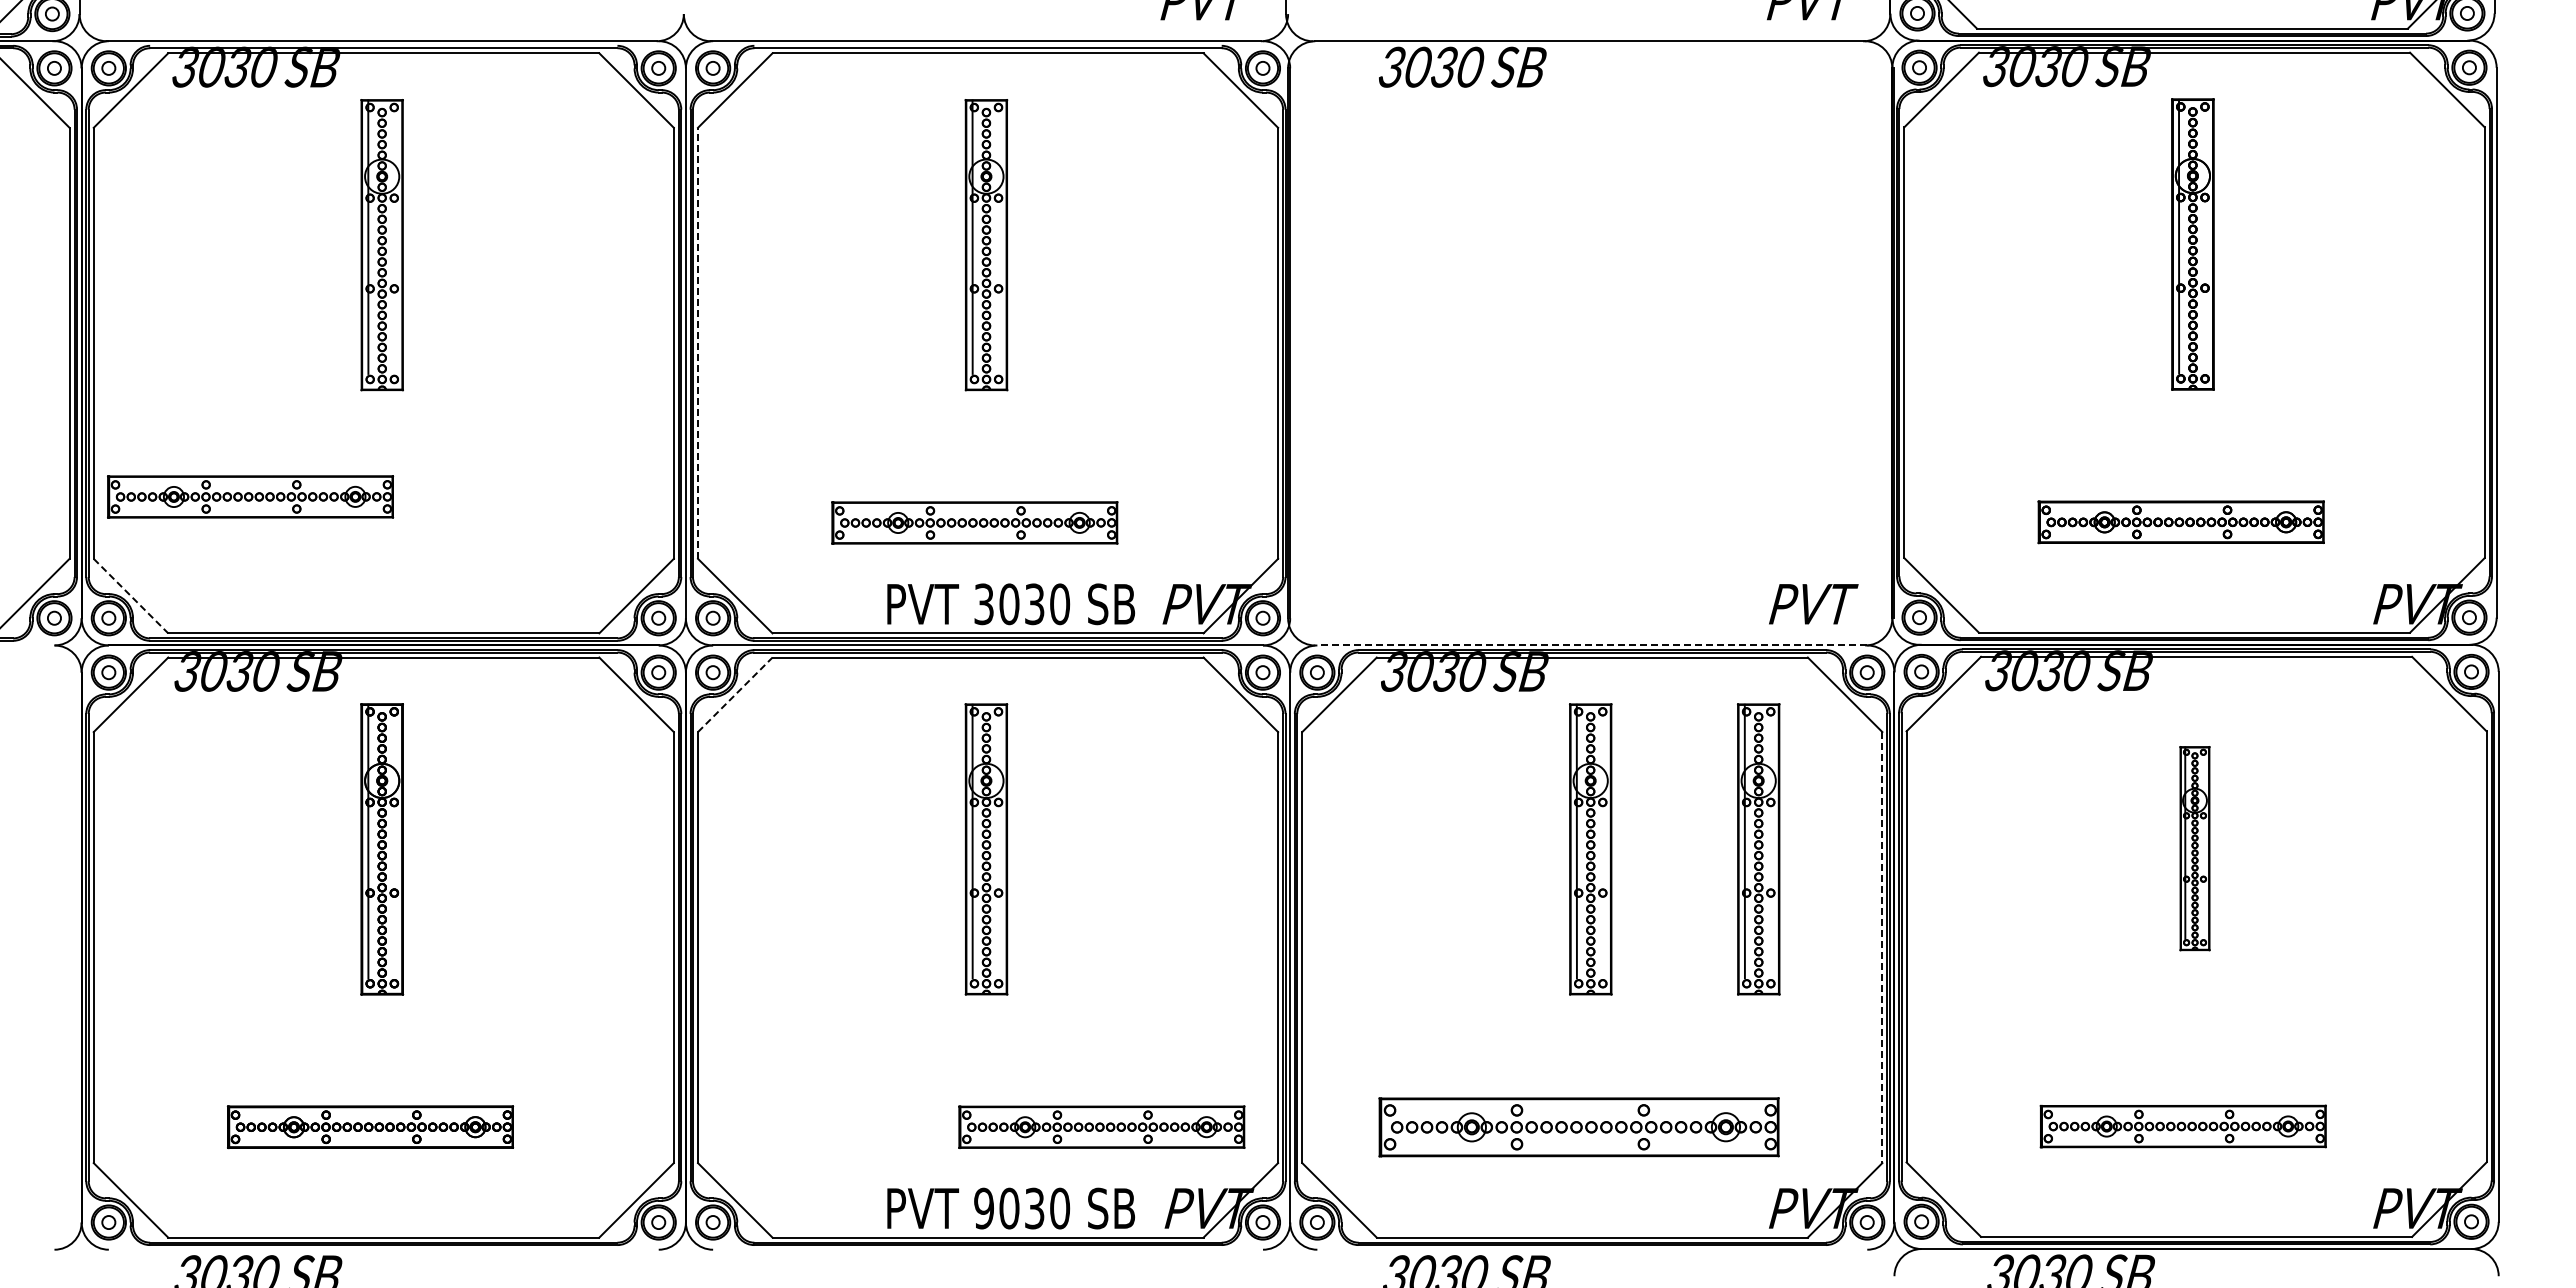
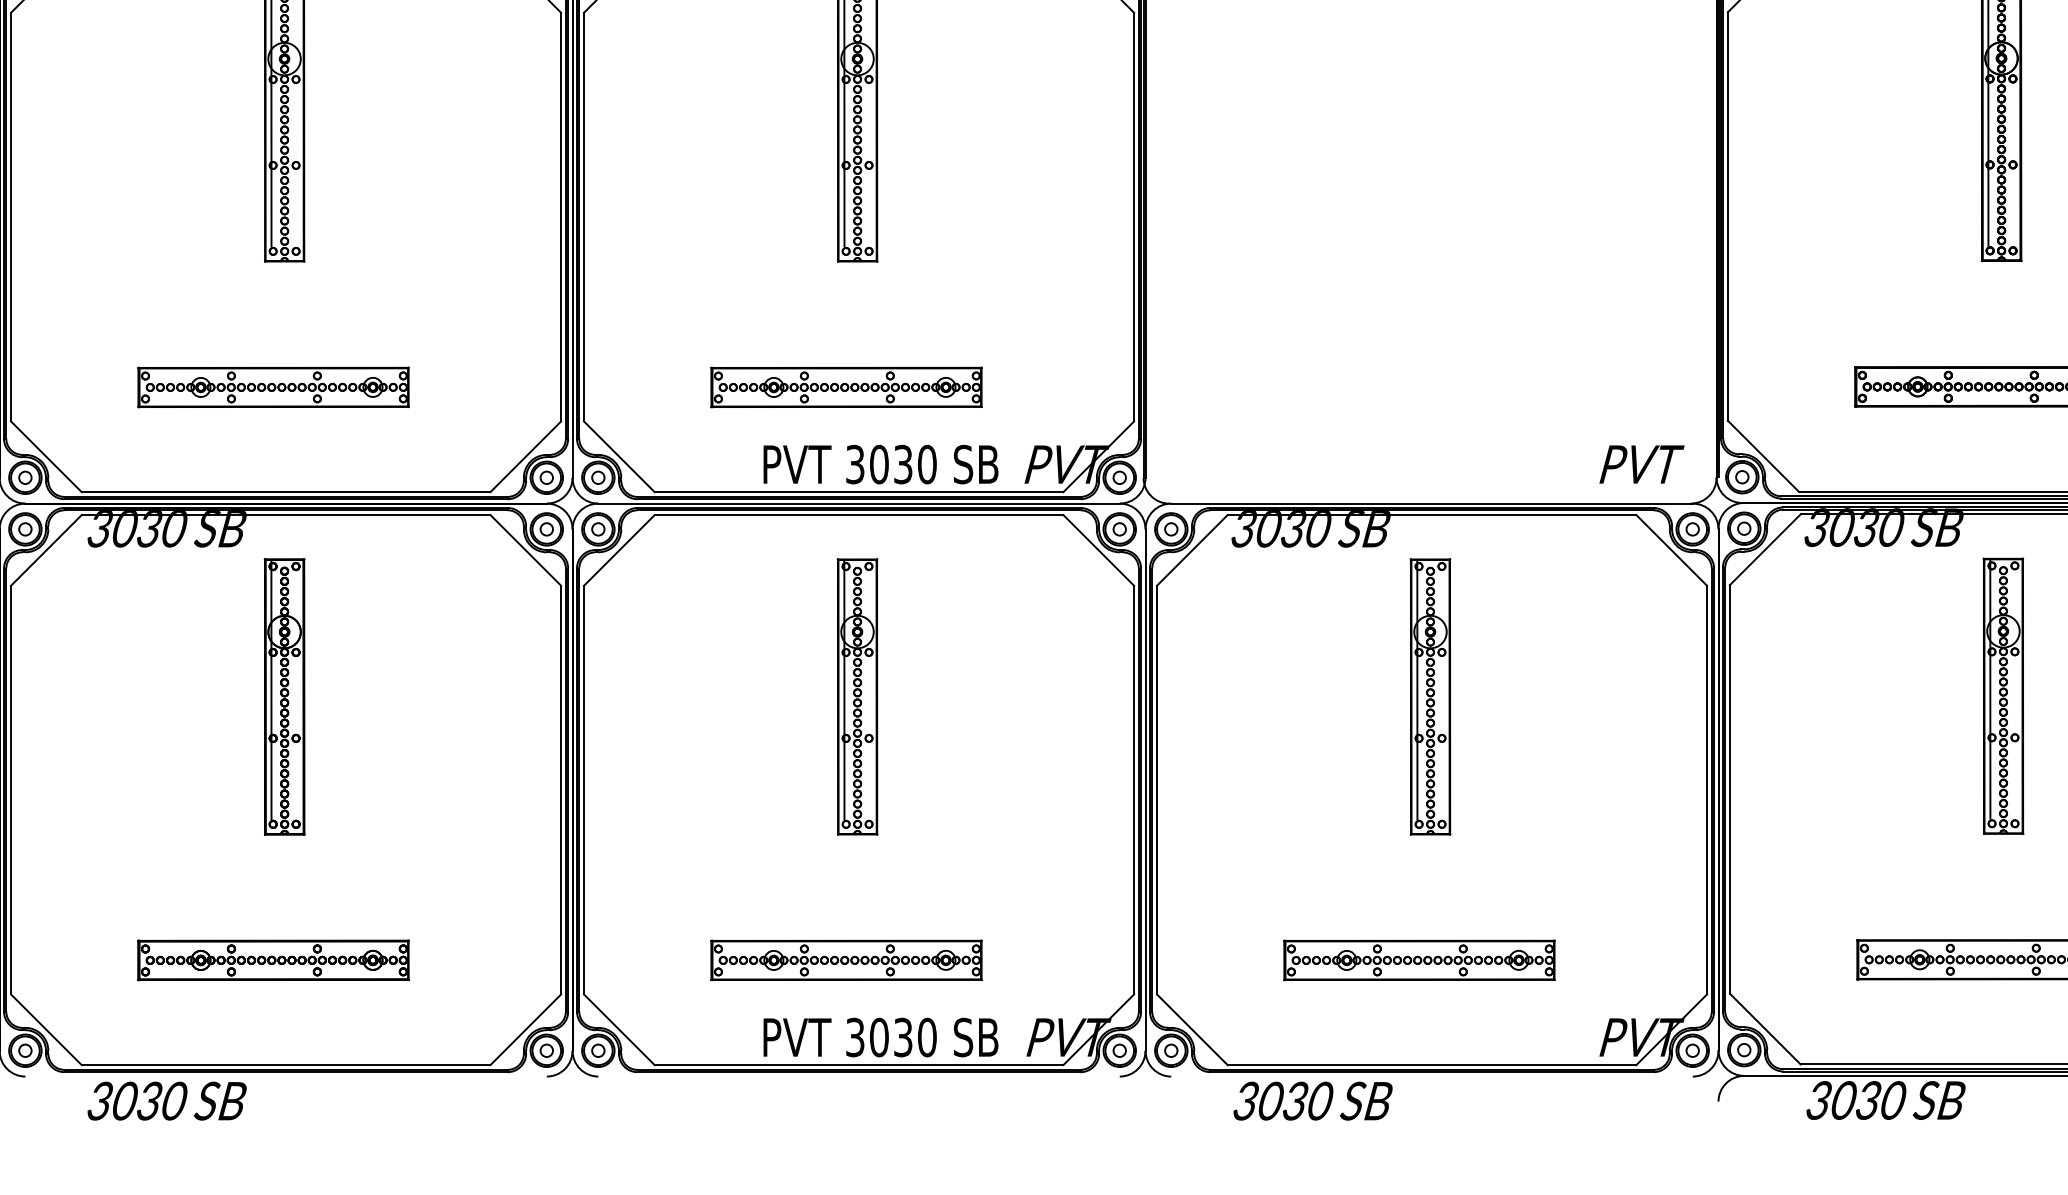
line: (698, 343) -> (584, 217), dashed -> solid
part: (250, 496) -> (273, 387), moved
line: (131, 596) -> (46, 457), dashed -> solid
line: (1592, 645) -> (1432, 503), dashed -> solid
line: (735, 694) -> (619, 550), dashed -> solid
part: (2194, 848) -> (2003, 696), size x1.43
part: (1758, 849) -> (1589, 697), removed
line: (1882, 947) -> (1707, 790), dashed -> solid
part: (1101, 1126) -> (846, 959), moved
part: (1578, 1126) -> (1418, 959), size x0.71
text: (983, 1208) -> (854, 1037), 9030 -> 3030

